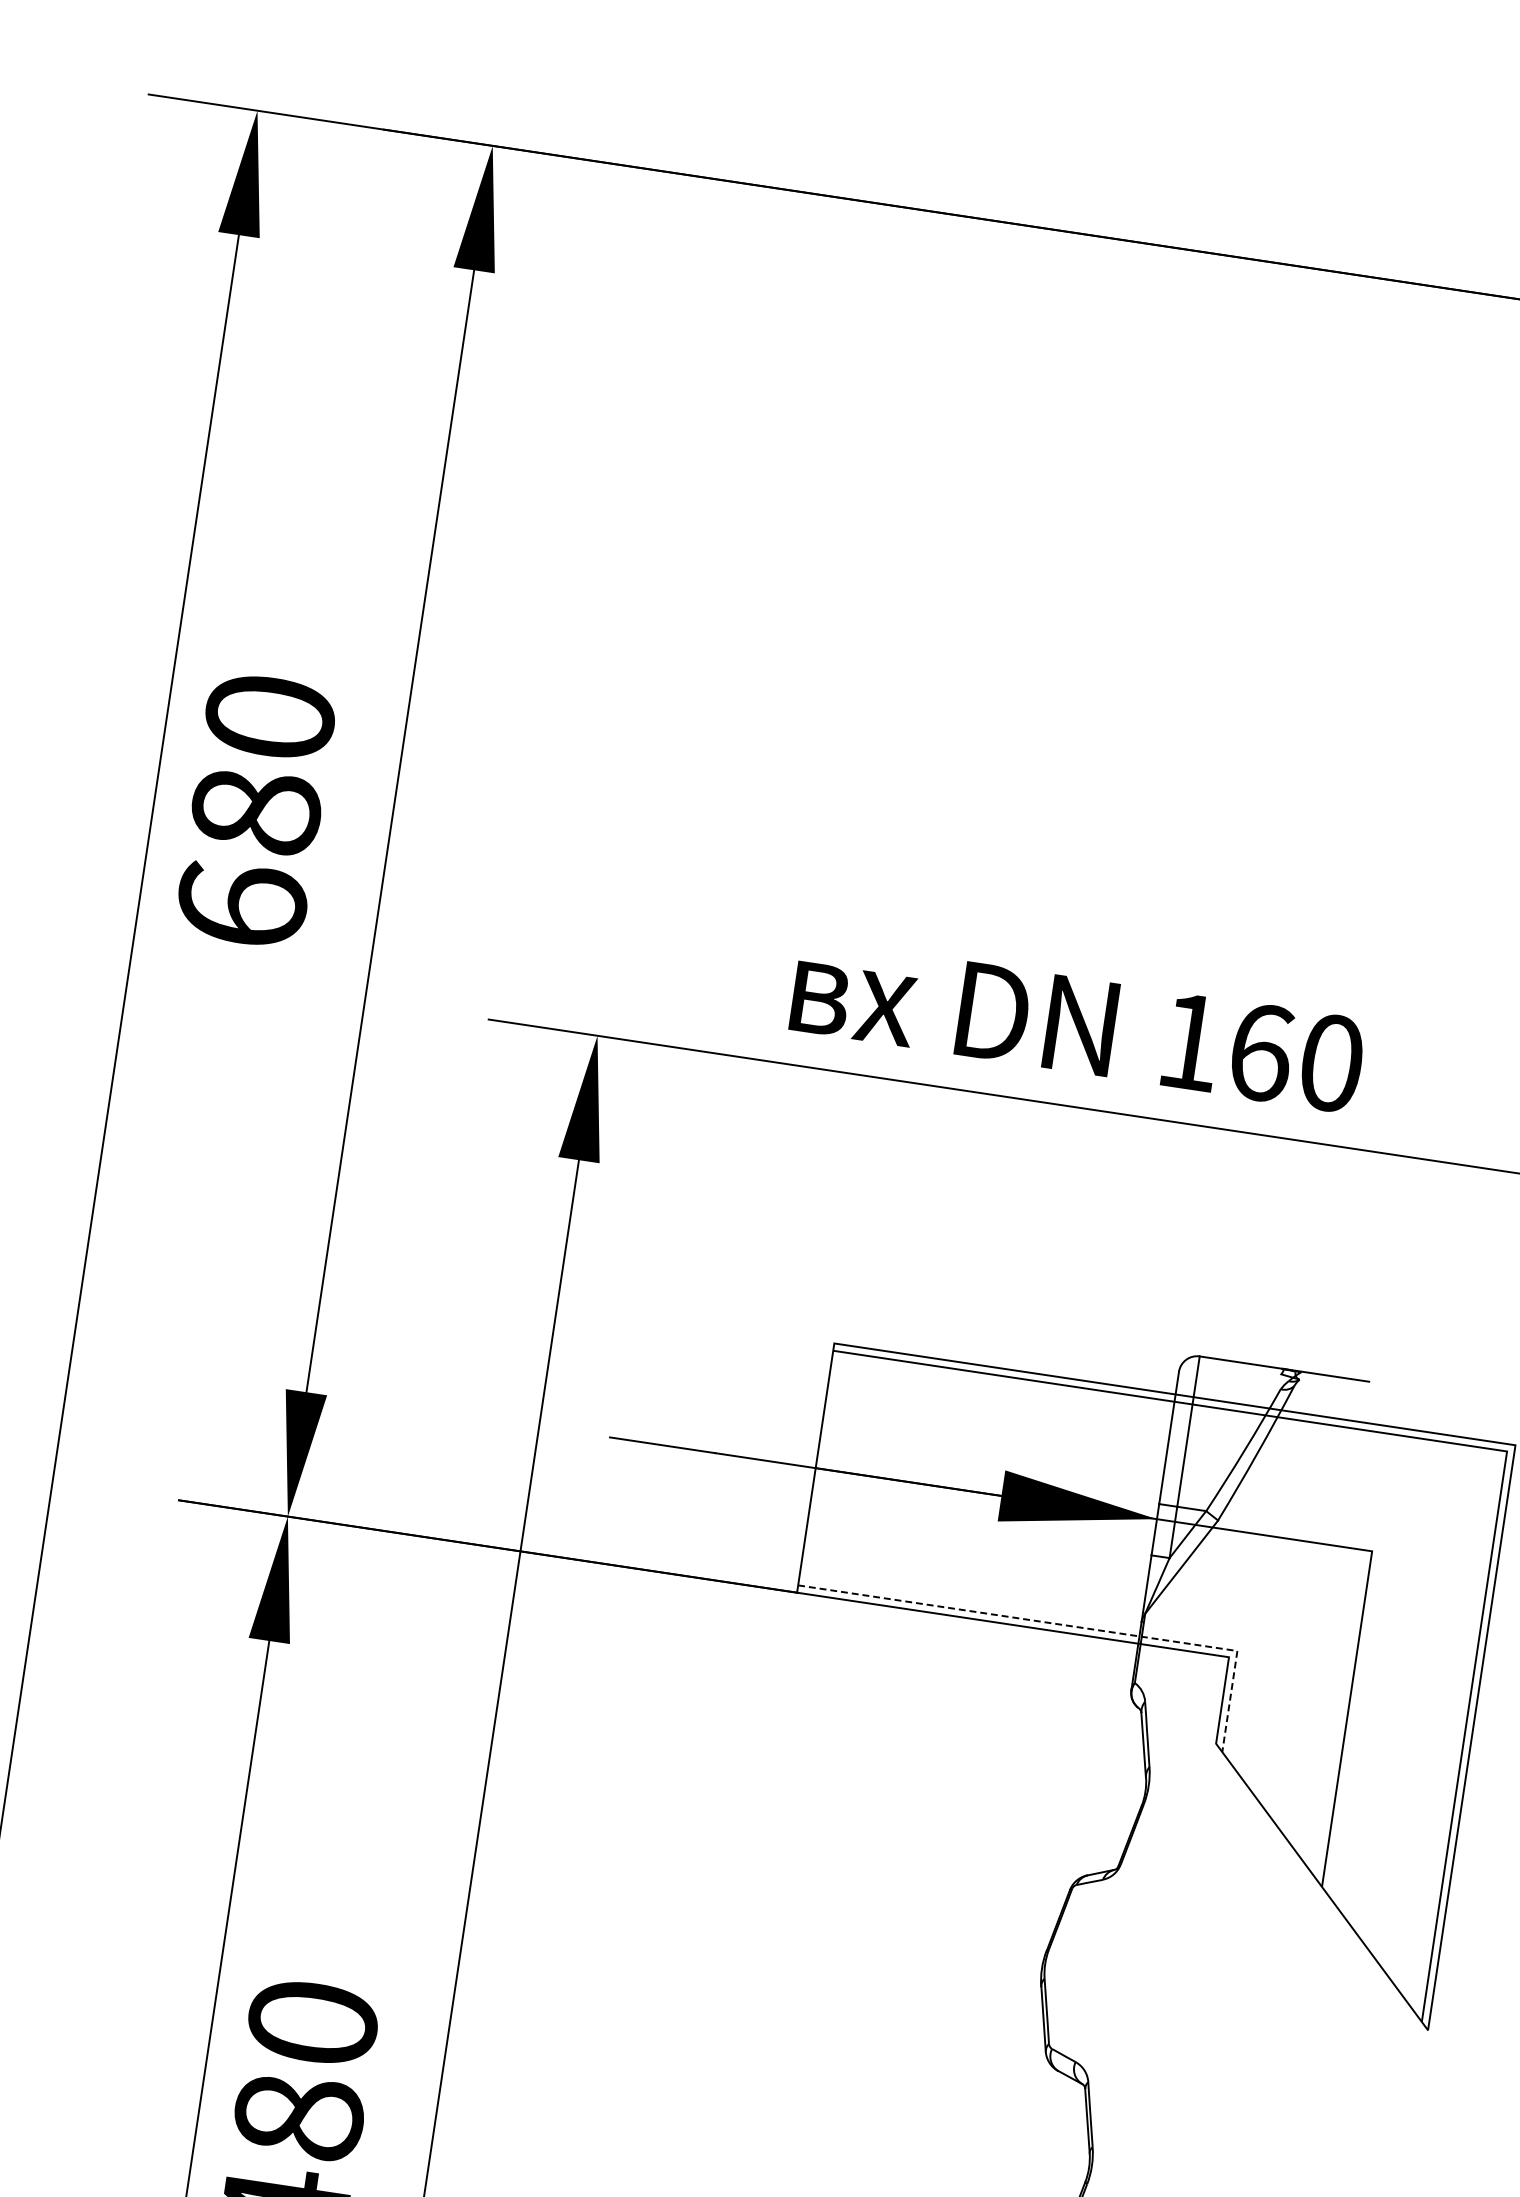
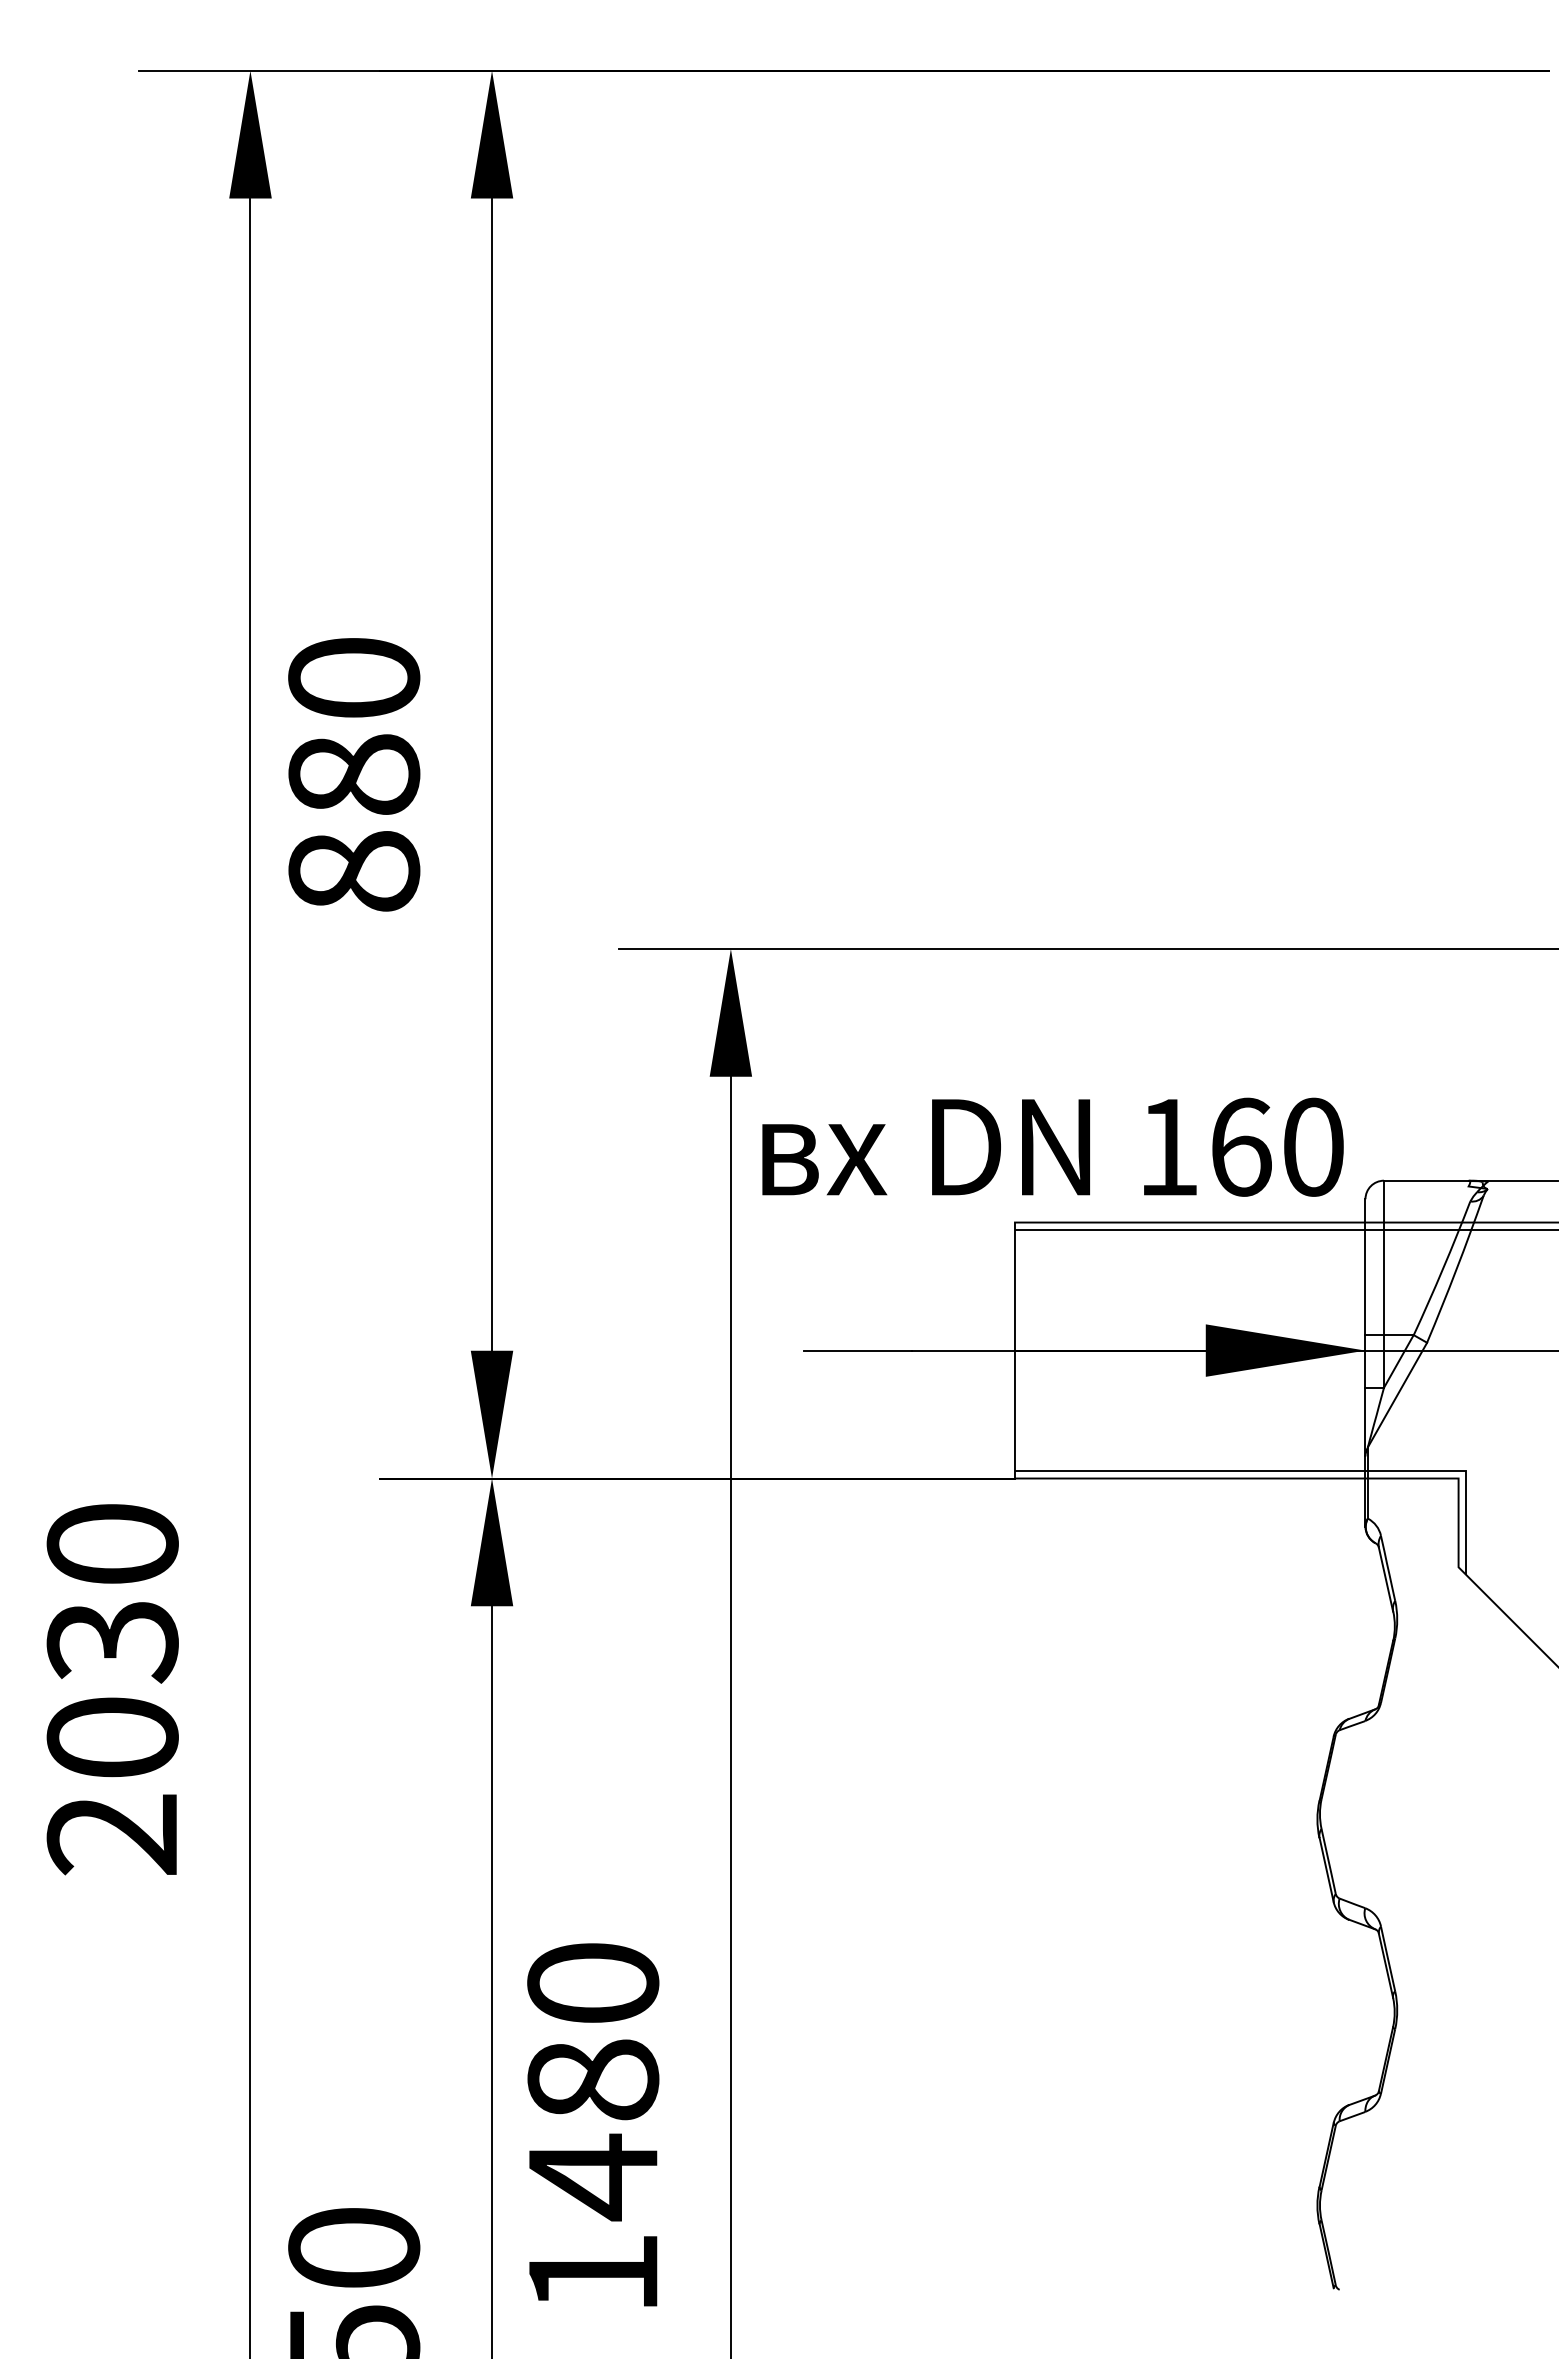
text: (242, 904) -> (354, 870), 680 -> 880
text: (1077, 1024) -> (1052, 1146), moved
line: (1069, 1626) -> (1293, 1471), dashed -> solid

